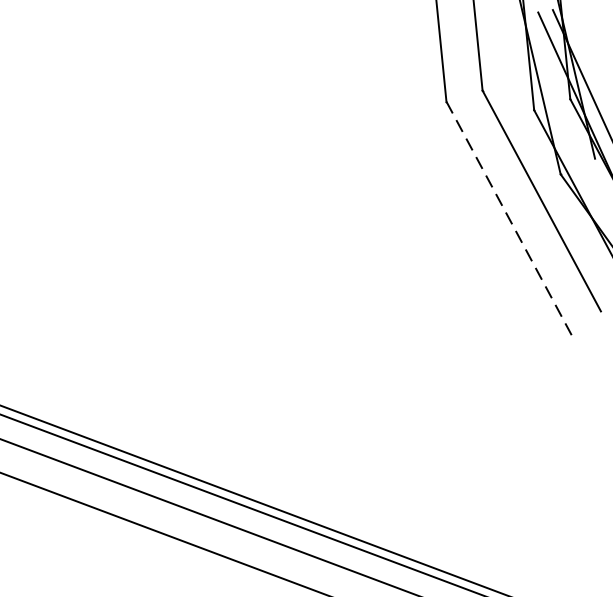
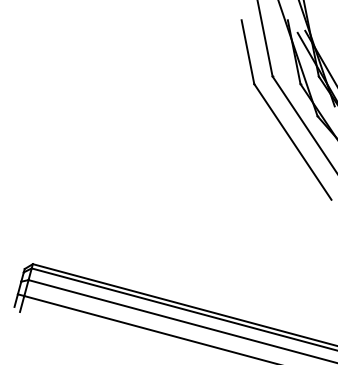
line: (508, 217) -> (292, 141), dashed -> solid

